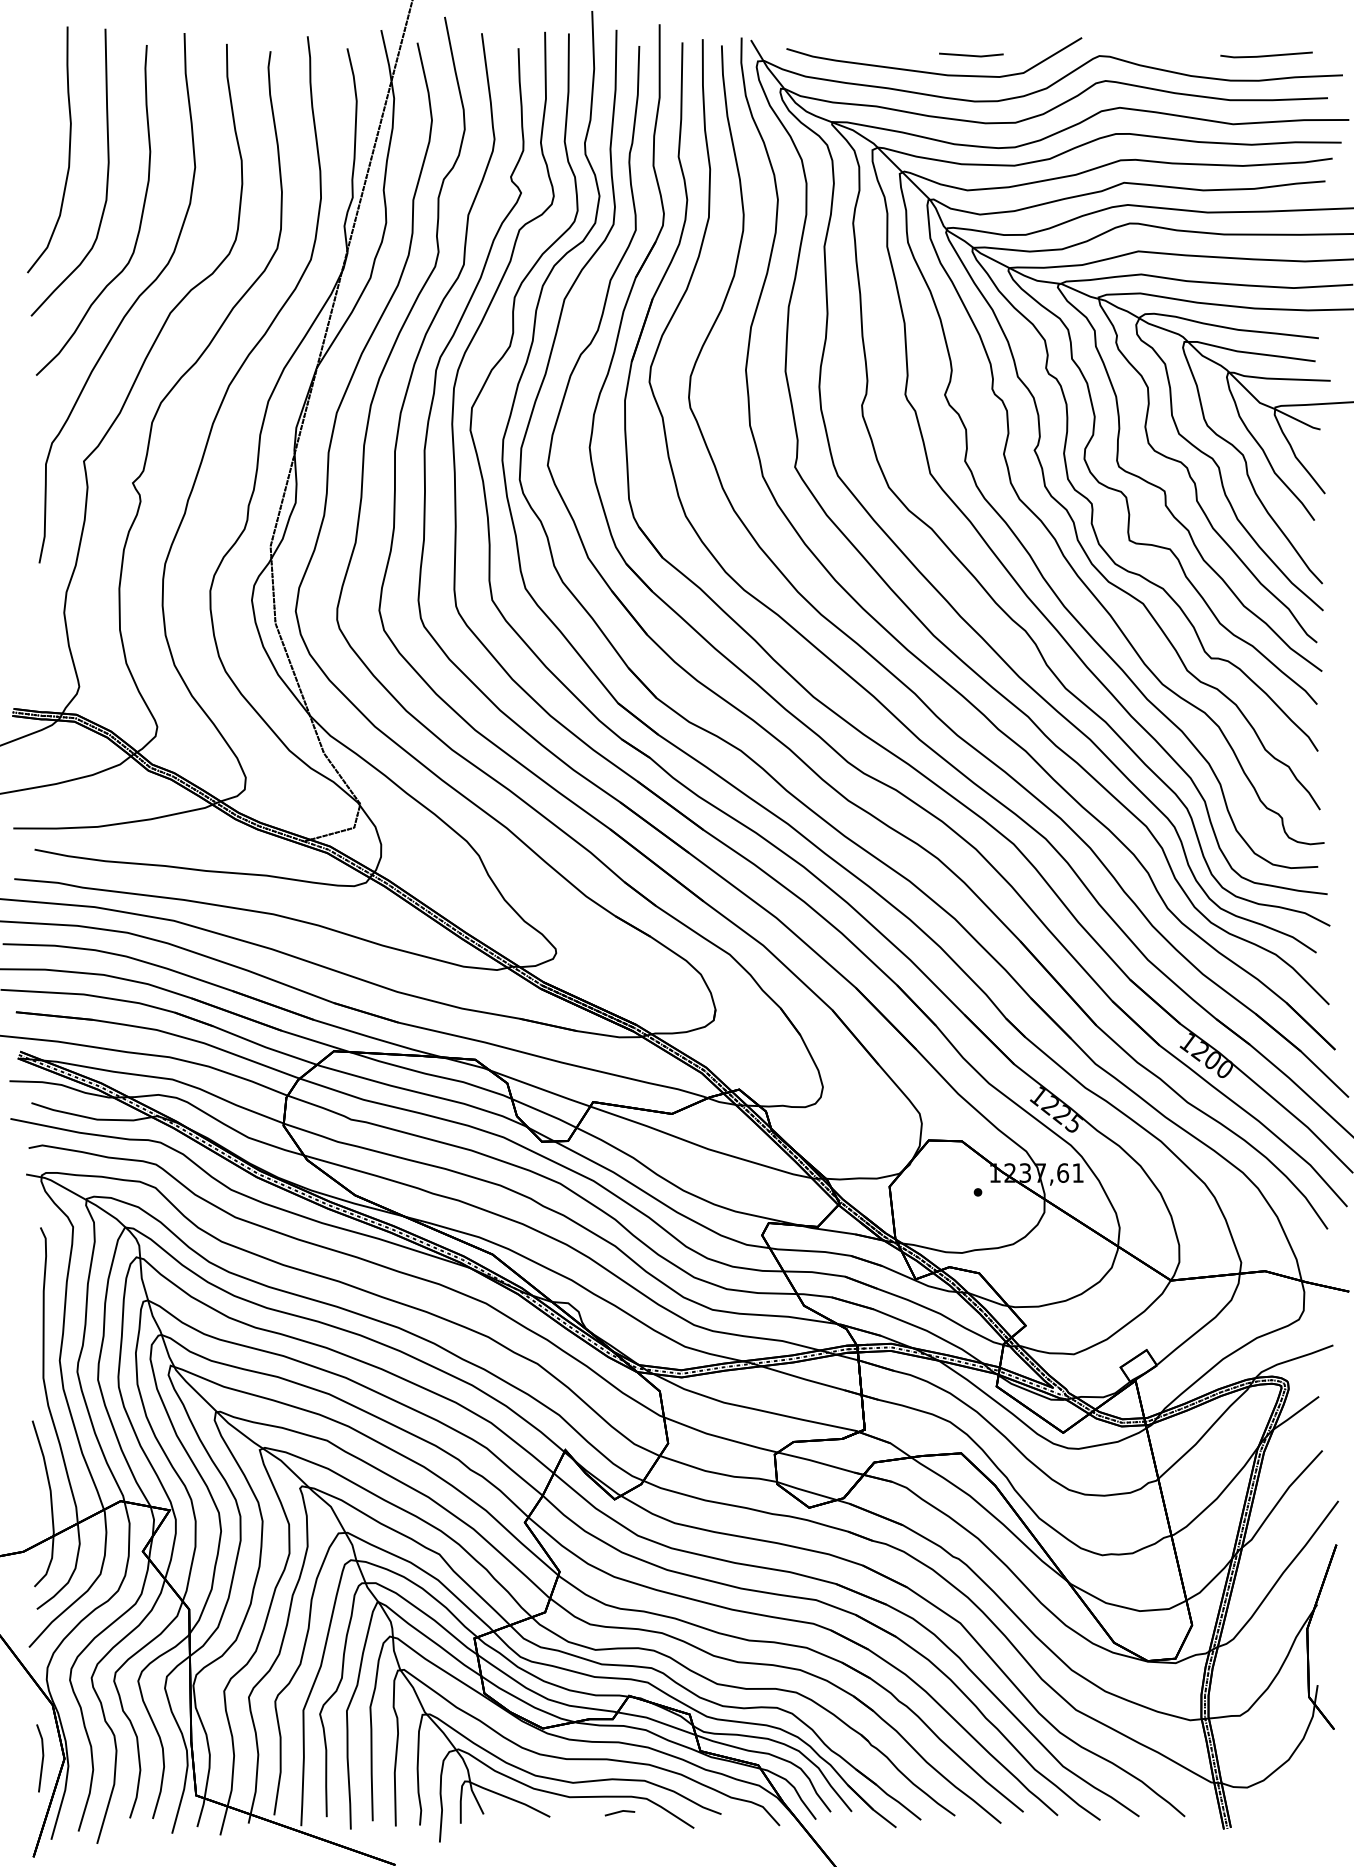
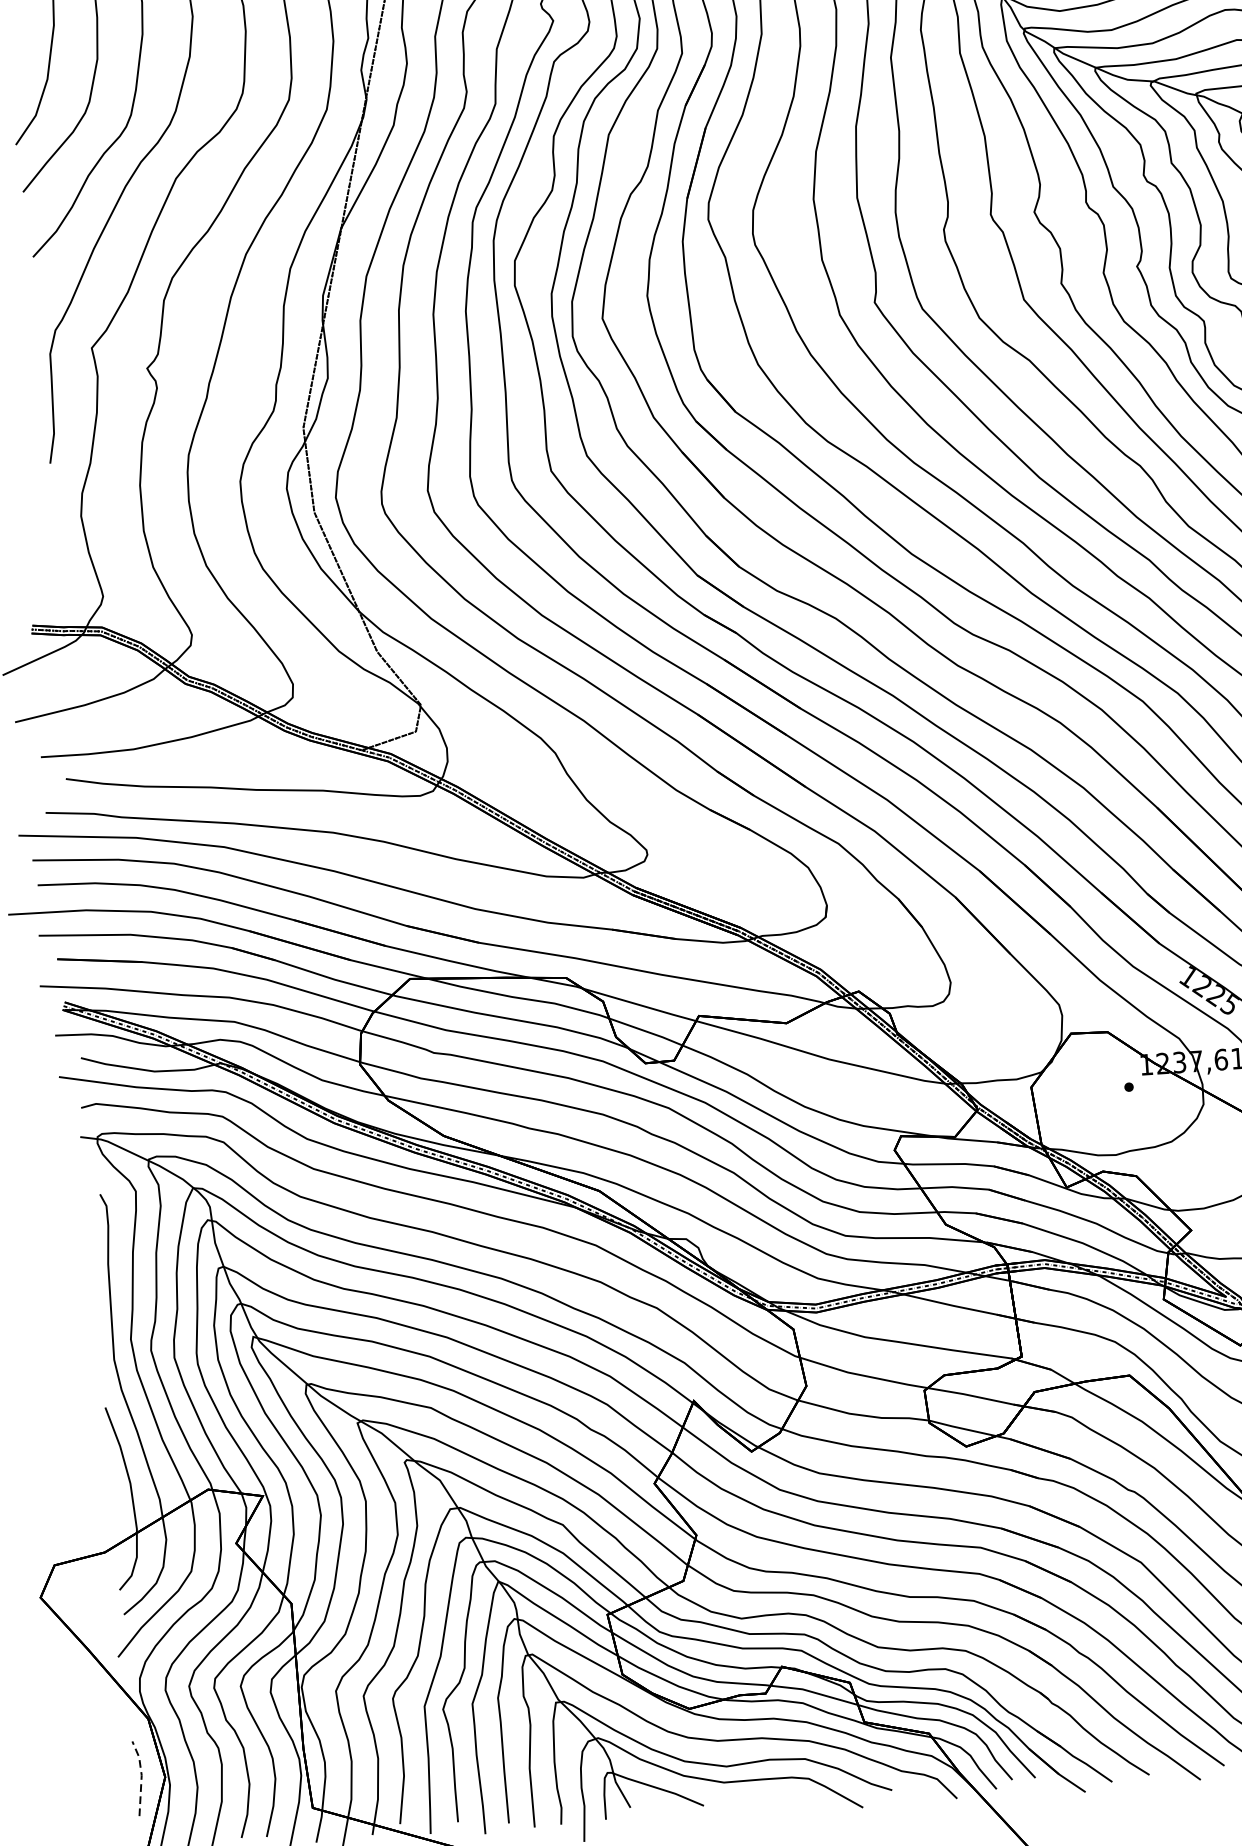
line: (43, 1756) -> (141, 1776), solid -> dashed
line: (619, 1812) -> (779, 1795), removed

